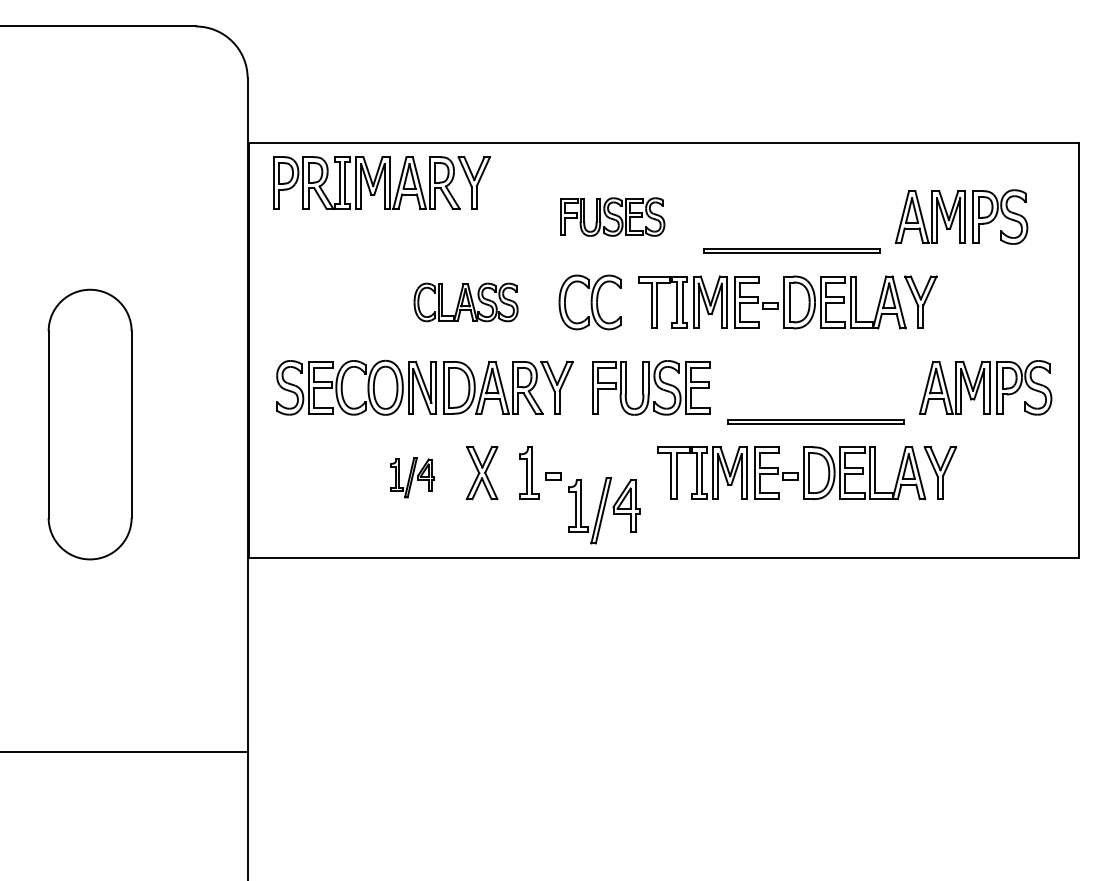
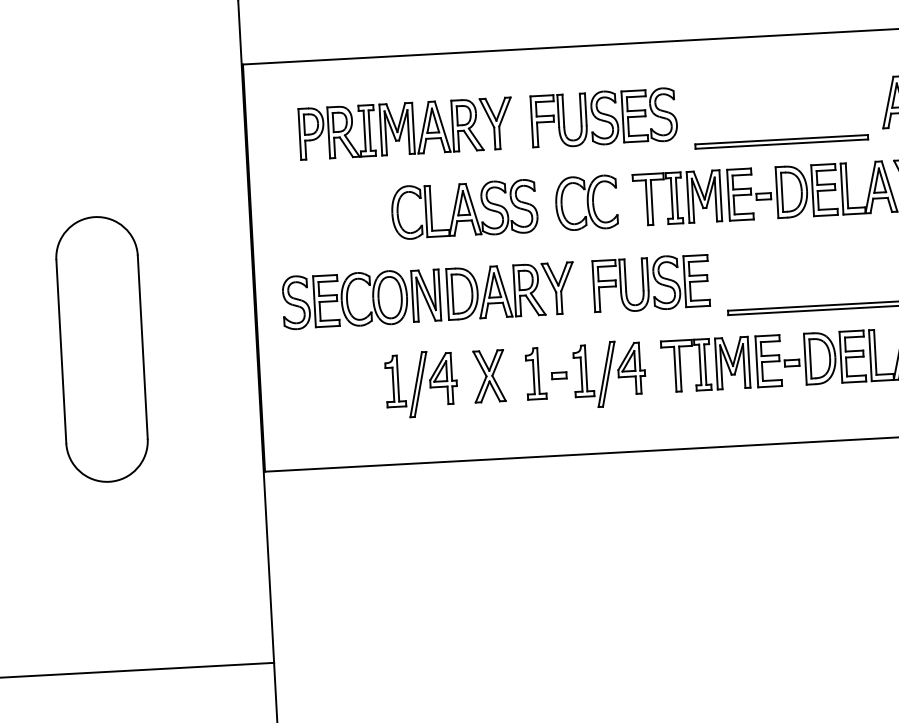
part: (381, 182) -> (405, 128), moved
part: (612, 216) -> (603, 117), size x1.43
part: (465, 302) -> (463, 209), size x1.43
part: (412, 477) -> (421, 384), size x1.67
part: (604, 510) -> (609, 374), moved

